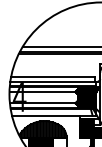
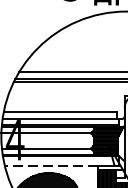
line: (45, 116) -> (50, 166), solid -> dashed

